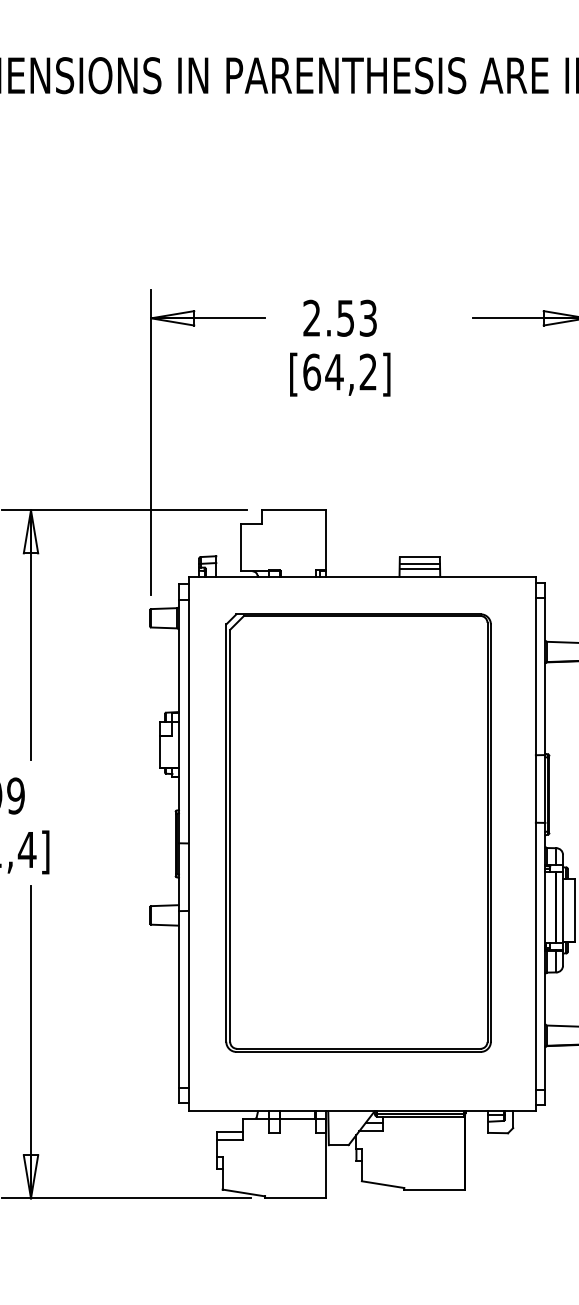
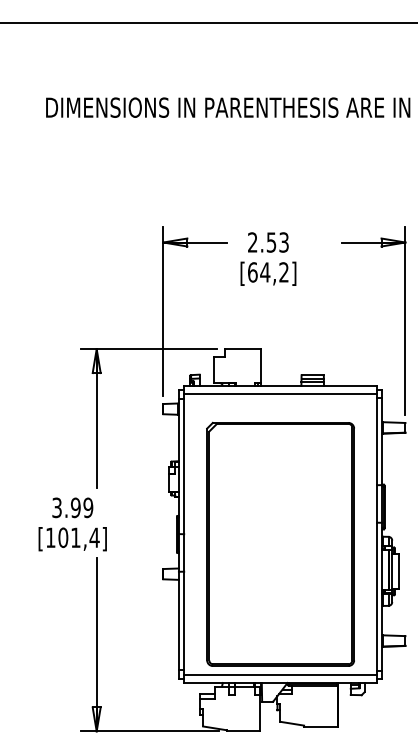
line: (361, 590) -> (280, 393), added
part: (358, 831) -> (280, 543), moved
line: (361, 1097) -> (280, 675), added

